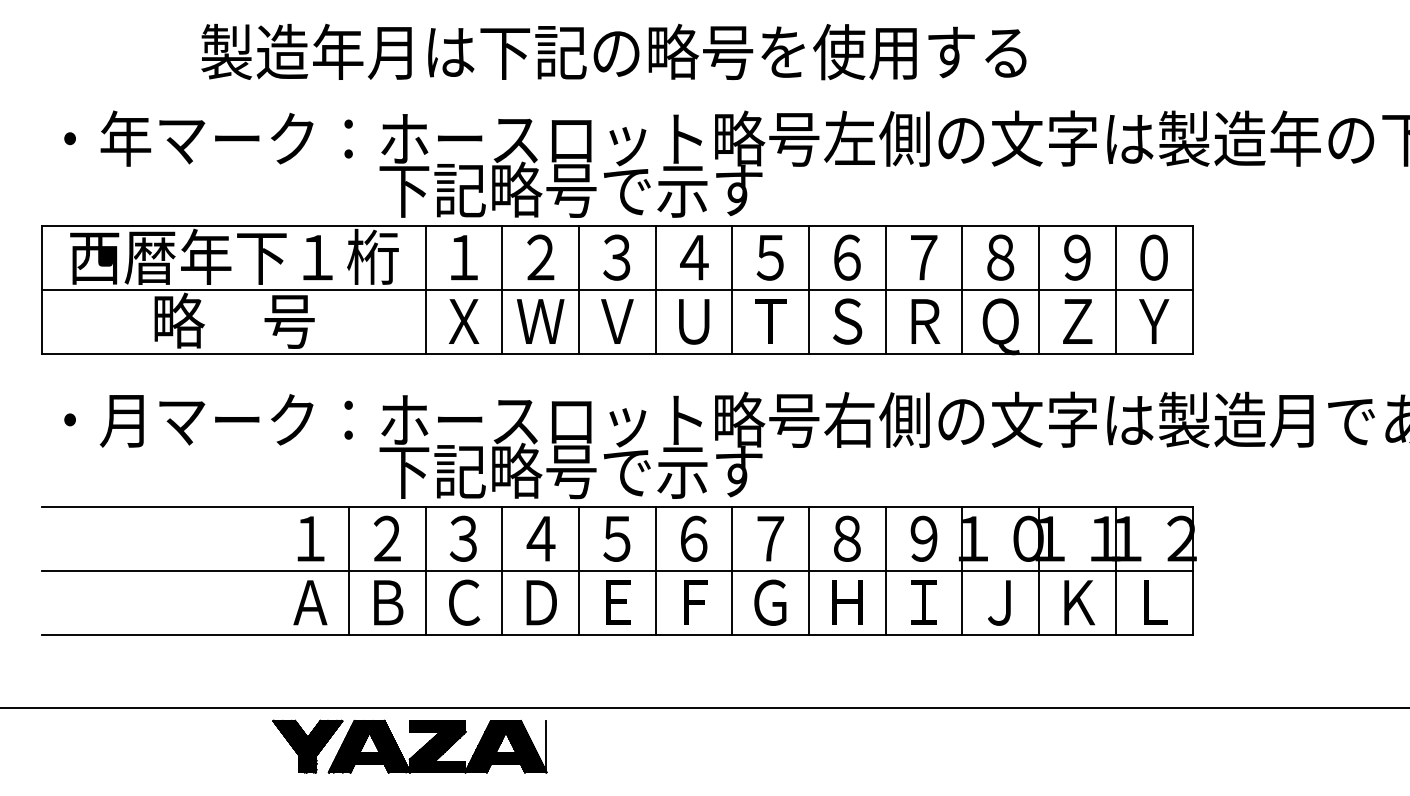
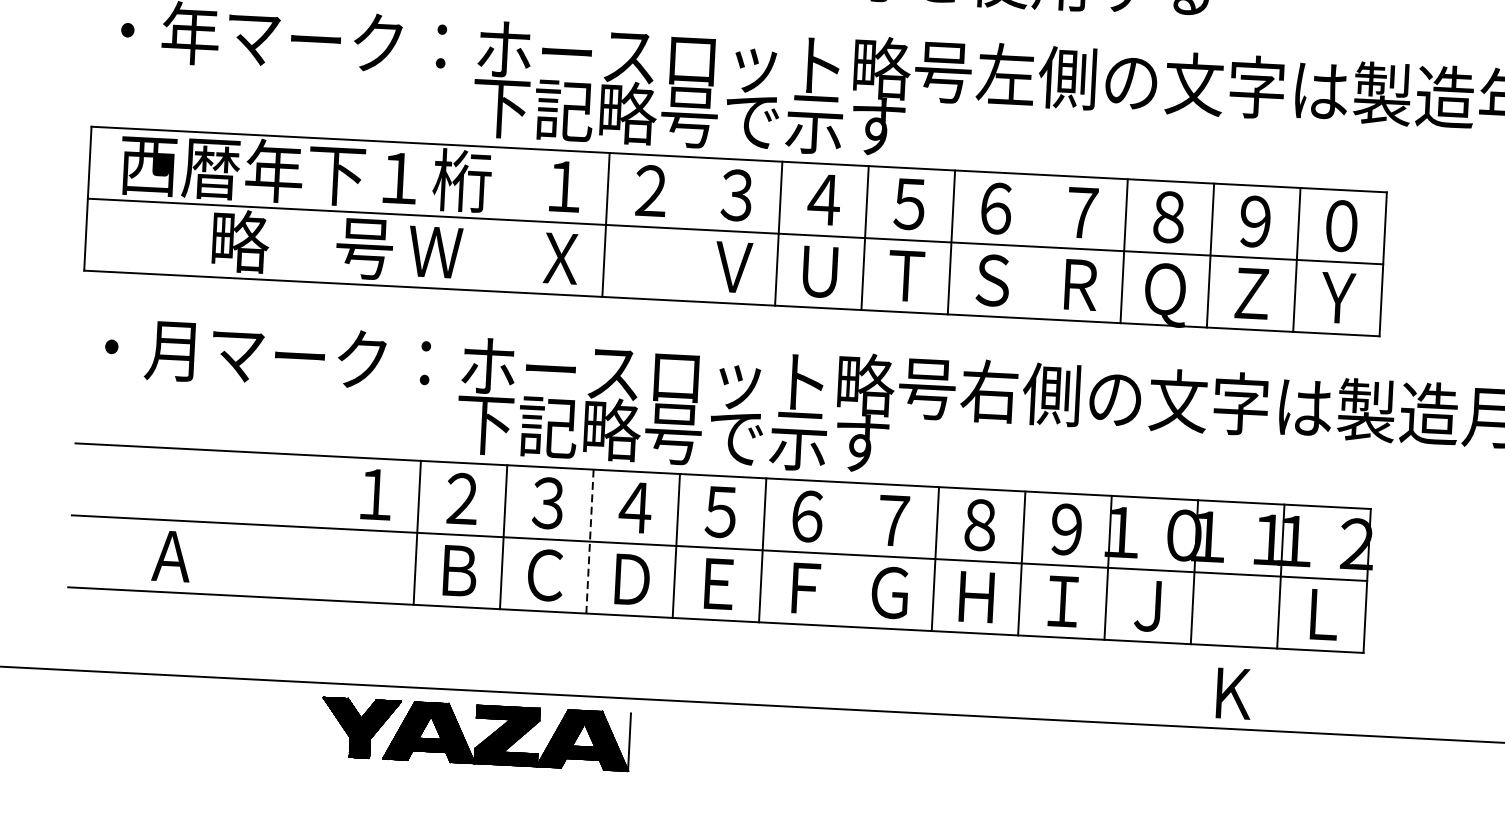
line: (425, 289) -> (519, 220), removed
line: (579, 289) -> (692, 229), removed
line: (885, 289) -> (1037, 246), removed
text: (540, 321) -> (435, 252), moved
line: (502, 570) -> (590, 541), solid -> dashed
line: (732, 570) -> (849, 554), removed
text: (310, 602) -> (171, 556), moved
text: (1079, 602) -> (1233, 693), moved

